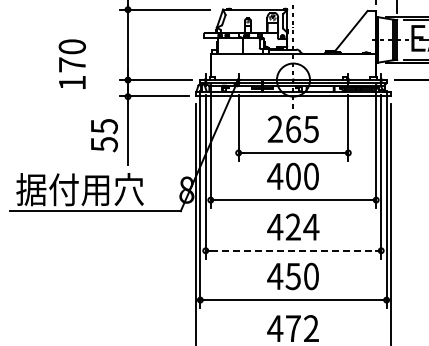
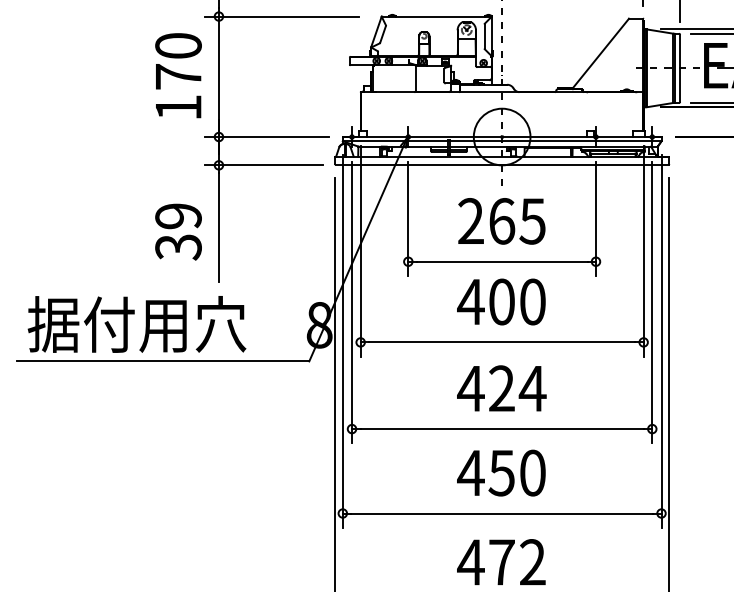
text: (71, 63) -> (177, 74), moved
text: (103, 135) -> (177, 231), 55 -> 39
line: (293, 250) -> (502, 428), dashed -> solid

